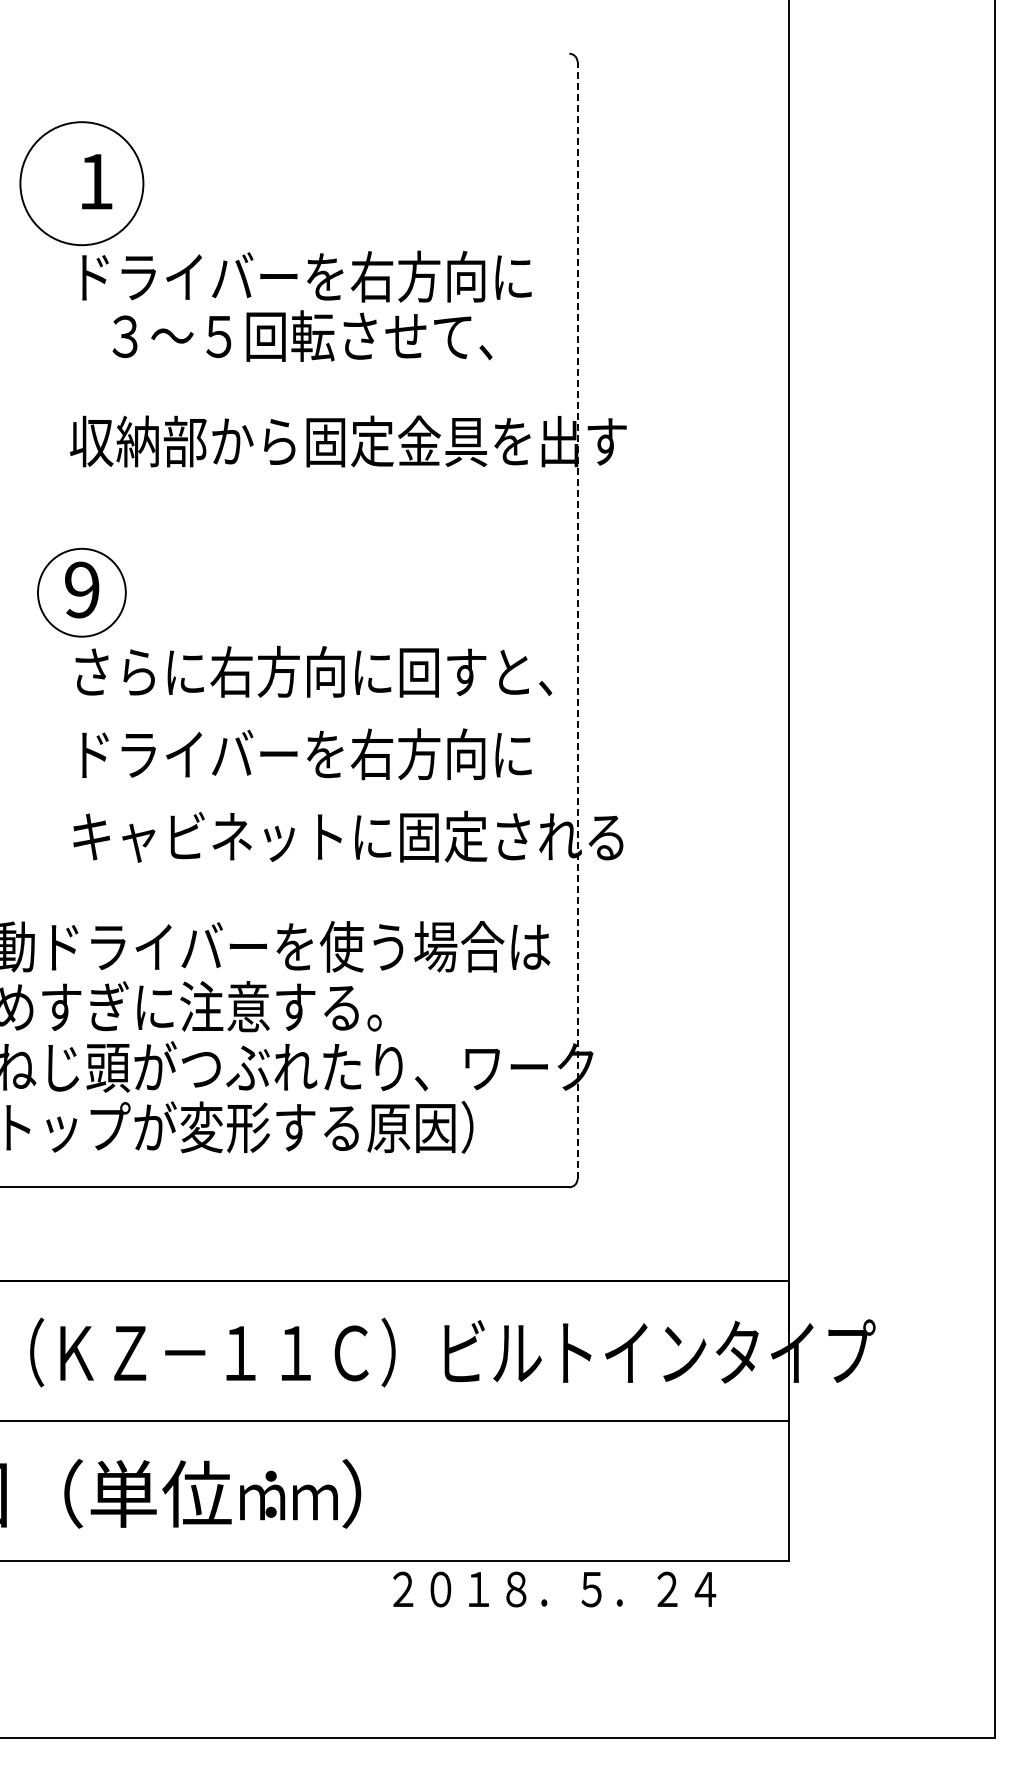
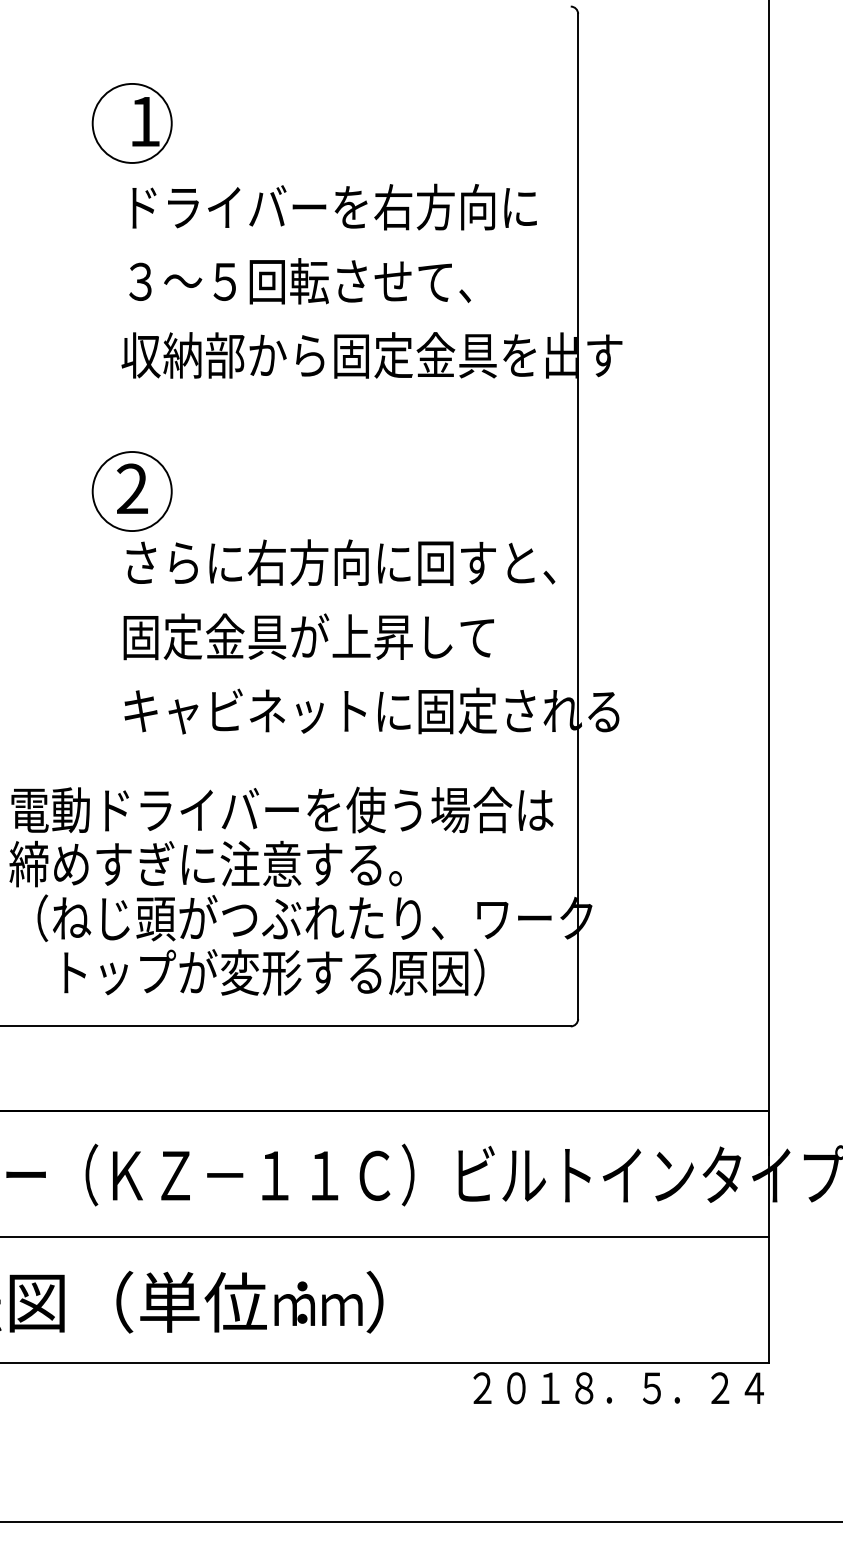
circle: (81, 183) -> (131, 123), size x0.71
text: (302, 335) -> (300, 280), moved
text: (81, 590) -> (131, 489), 9 -> 2
line: (577, 620) -> (578, 516), dashed -> solid
text: (301, 754) -> (329, 637), ドライバーを右方向に -> 固定金具が上昇して
text: (554, 1589) -> (618, 1388), moved

